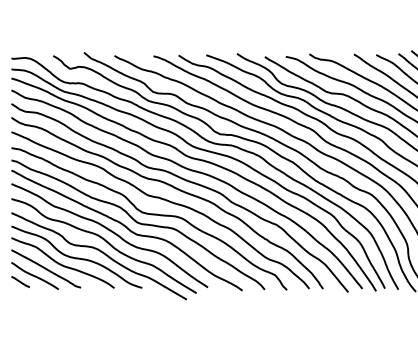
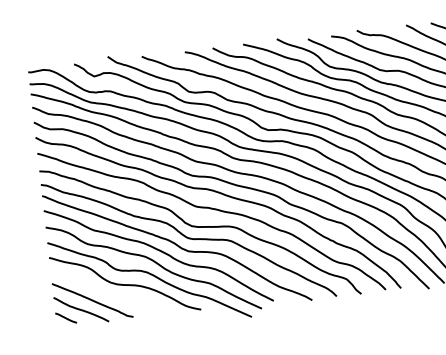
curve: (62, 264) -> (110, 293), removed

